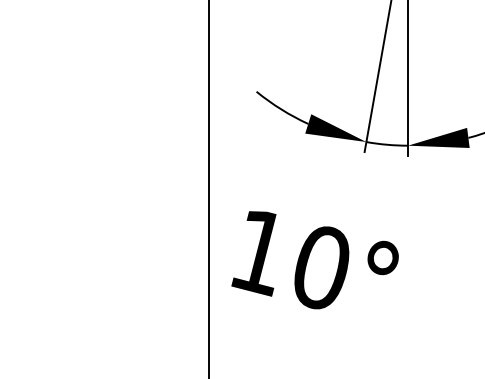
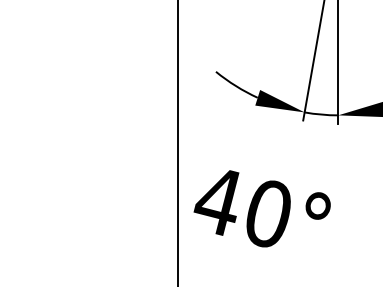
text: (256, 253) -> (215, 202), 10° -> 40°

